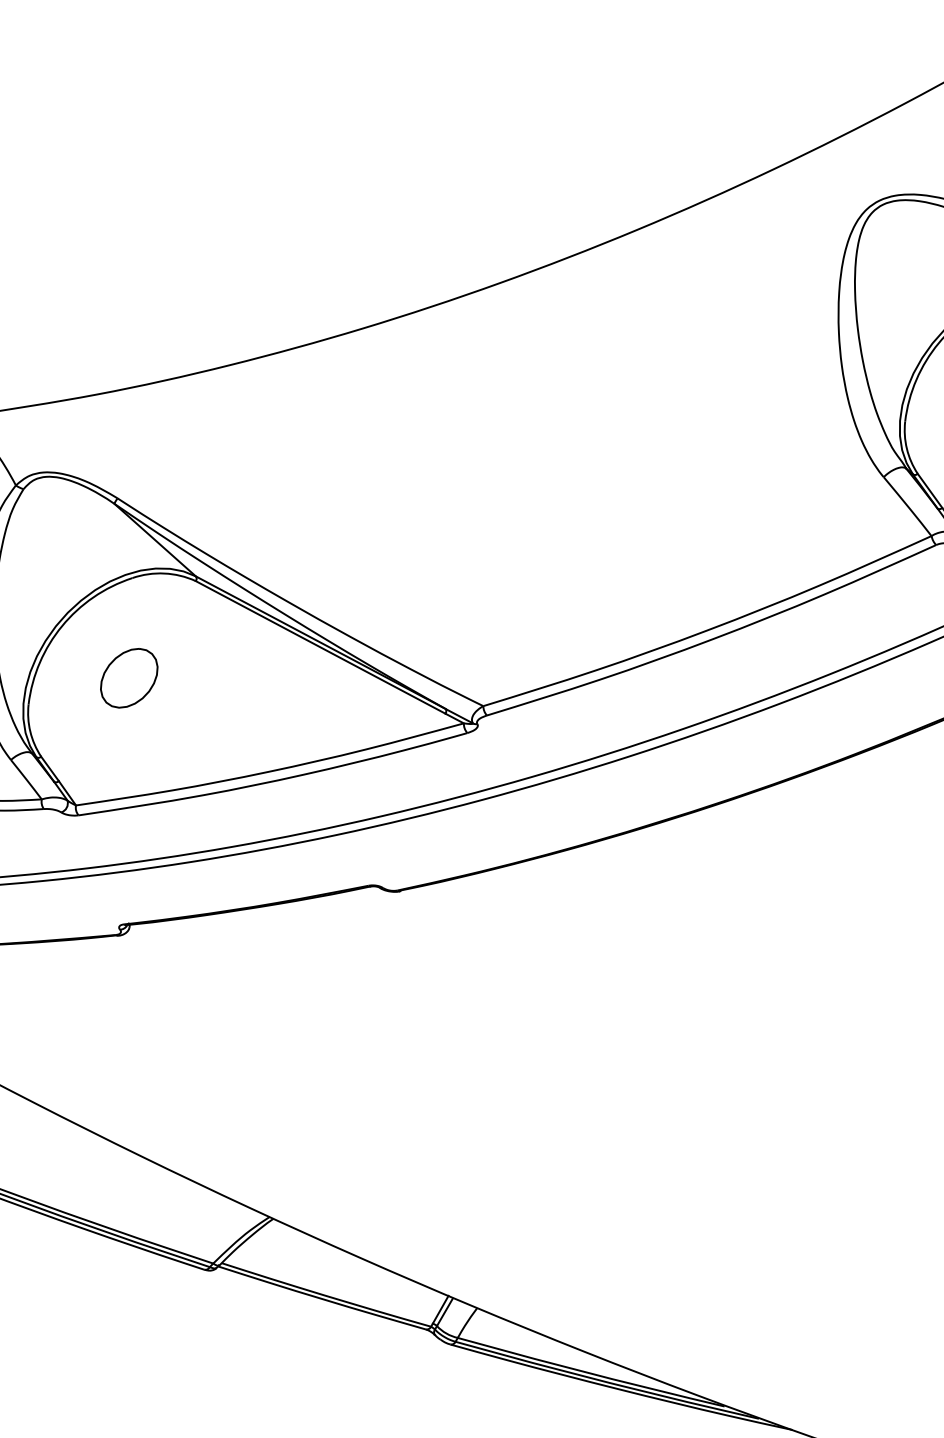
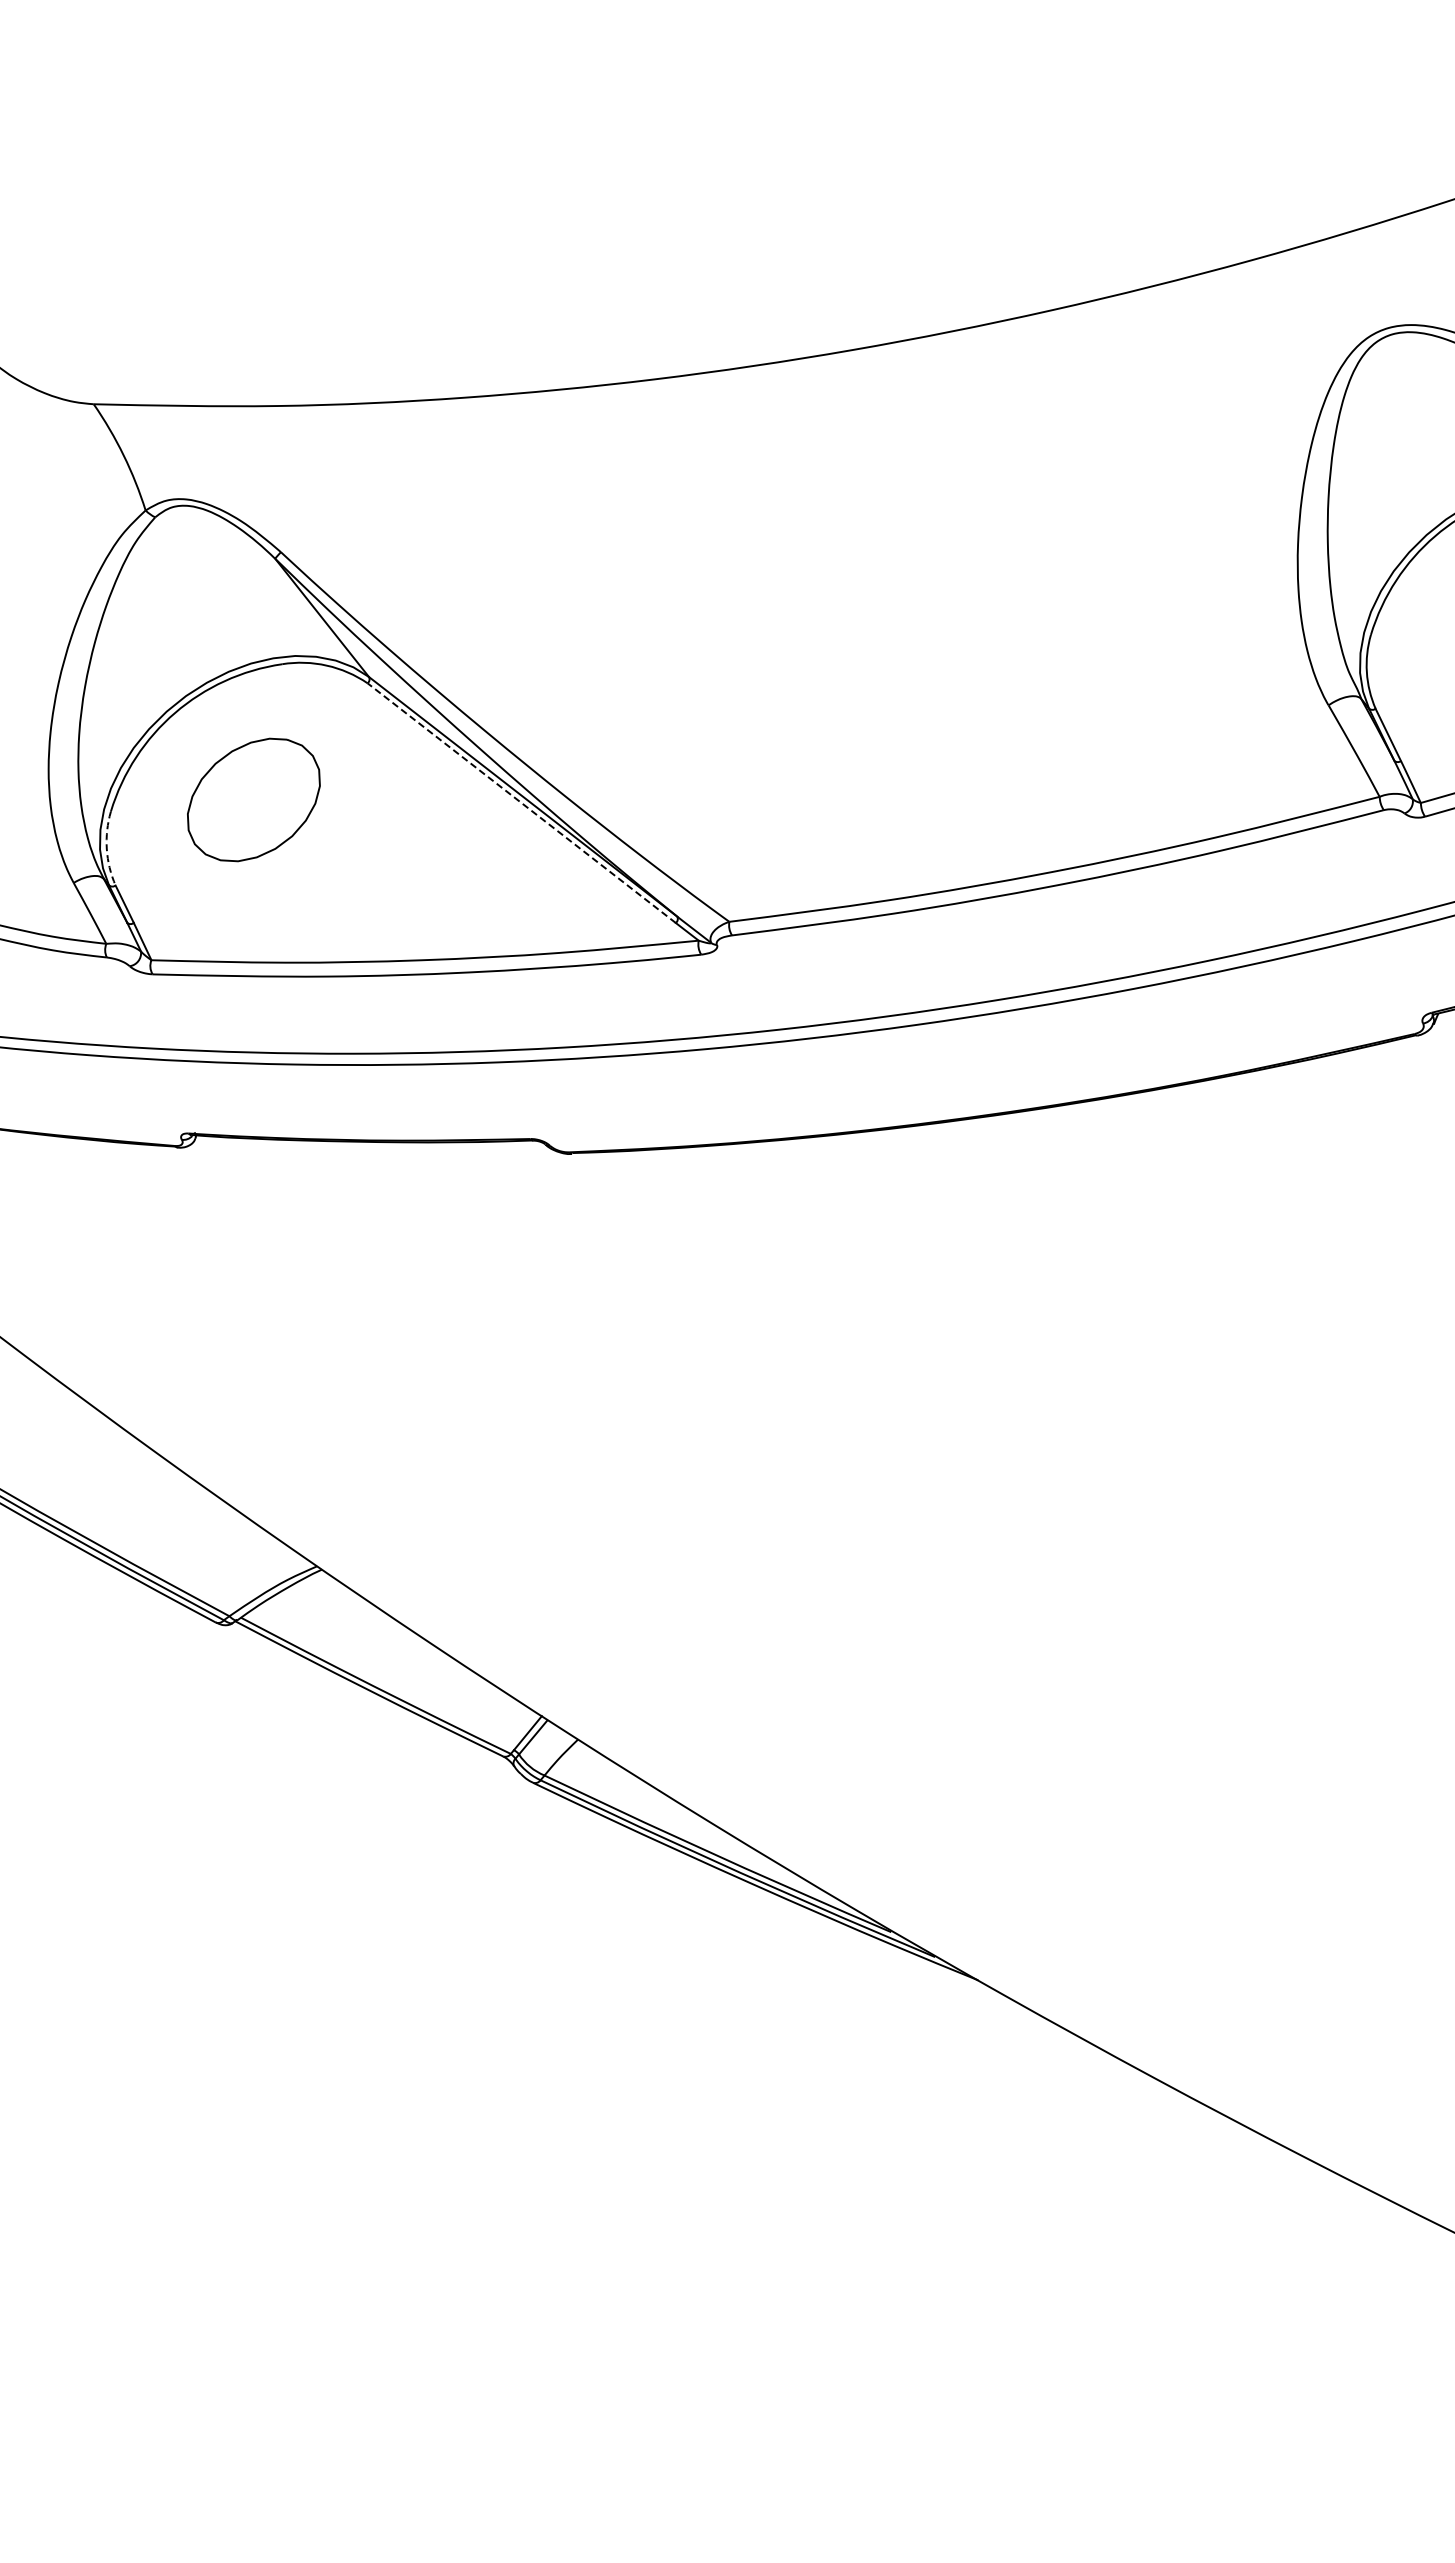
line: (320, 646) -> (521, 802), solid -> dashed
part: (129, 678) -> (254, 799), size x1.6
arc: (30, 731) -> (106, 848), solid -> dashed

